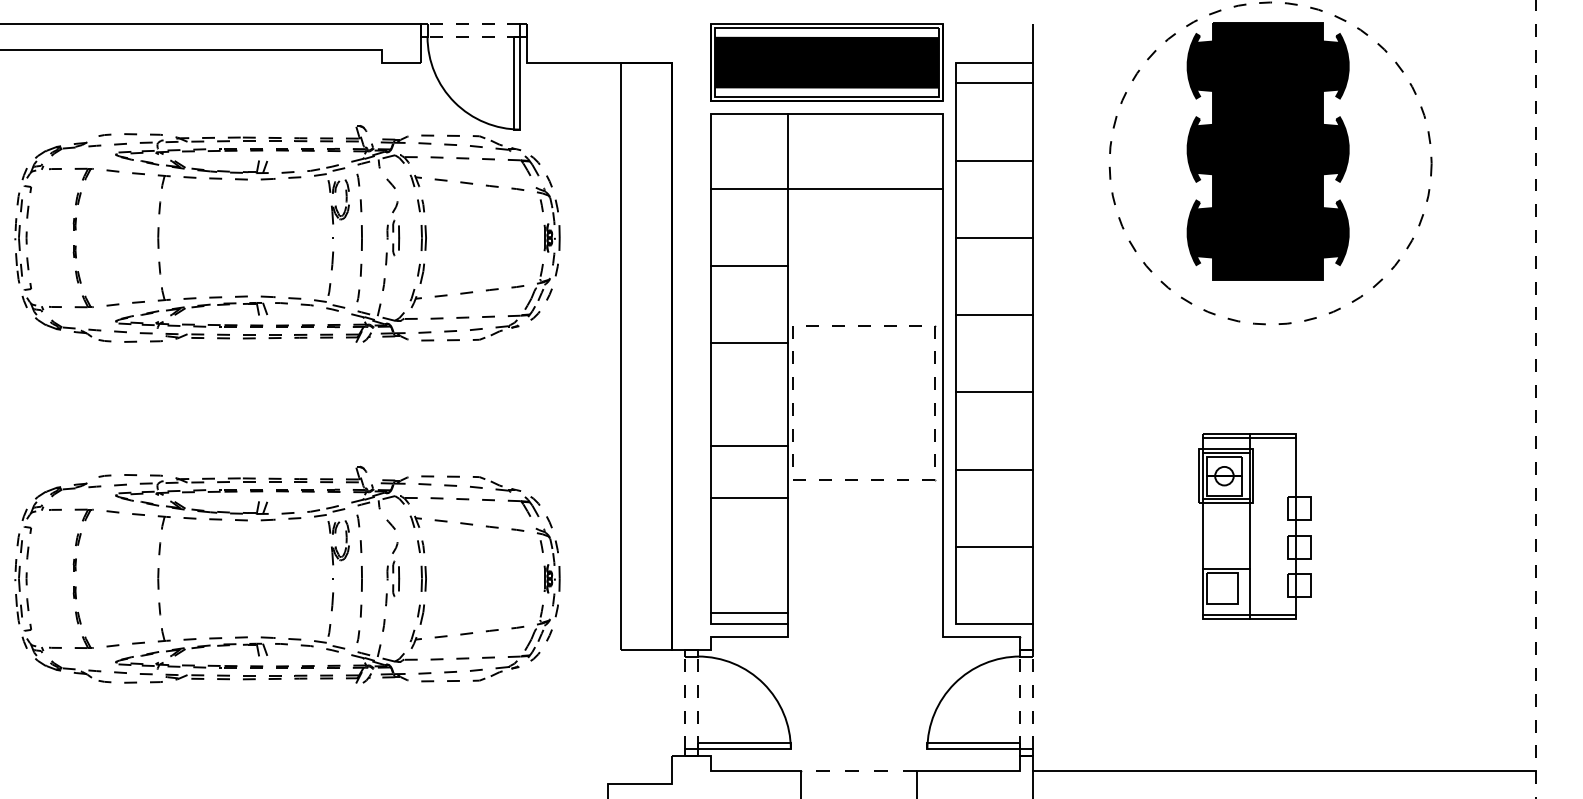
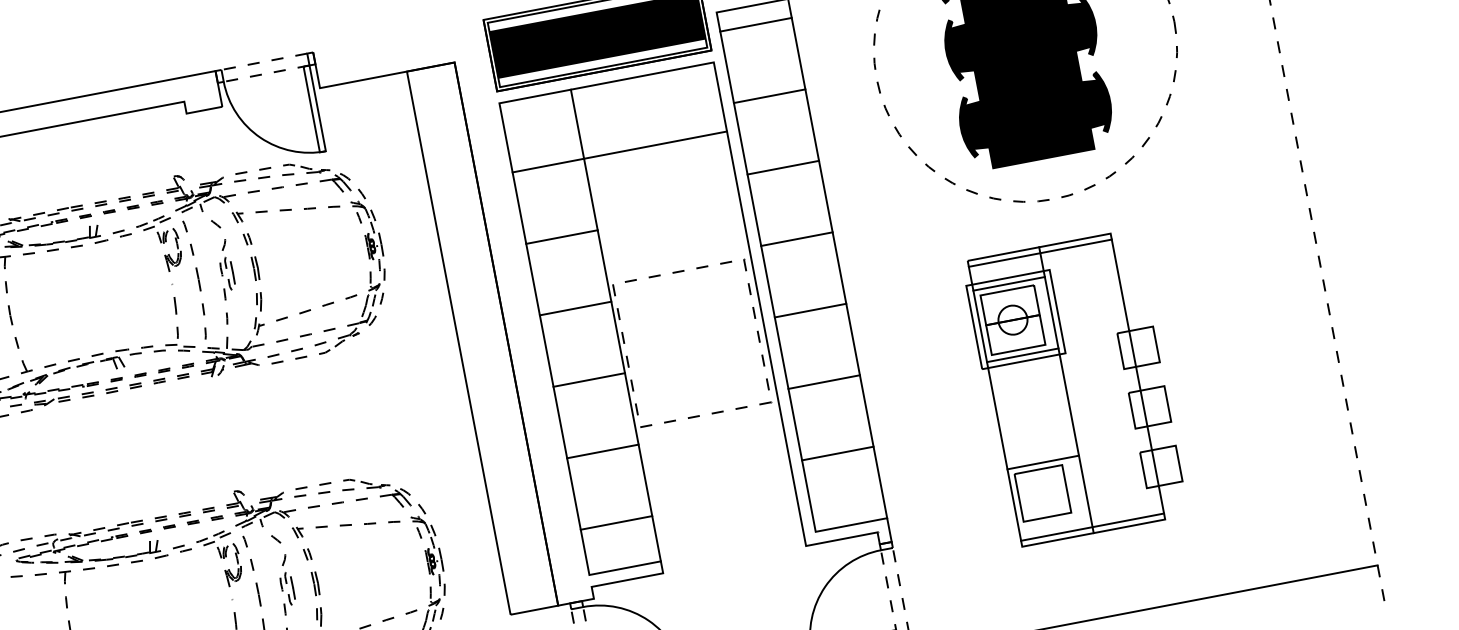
line: (749, 445) -> (589, 379), moved
part: (1255, 526) -> (1075, 388), size x1.67
line: (749, 613) -> (616, 523), moved

